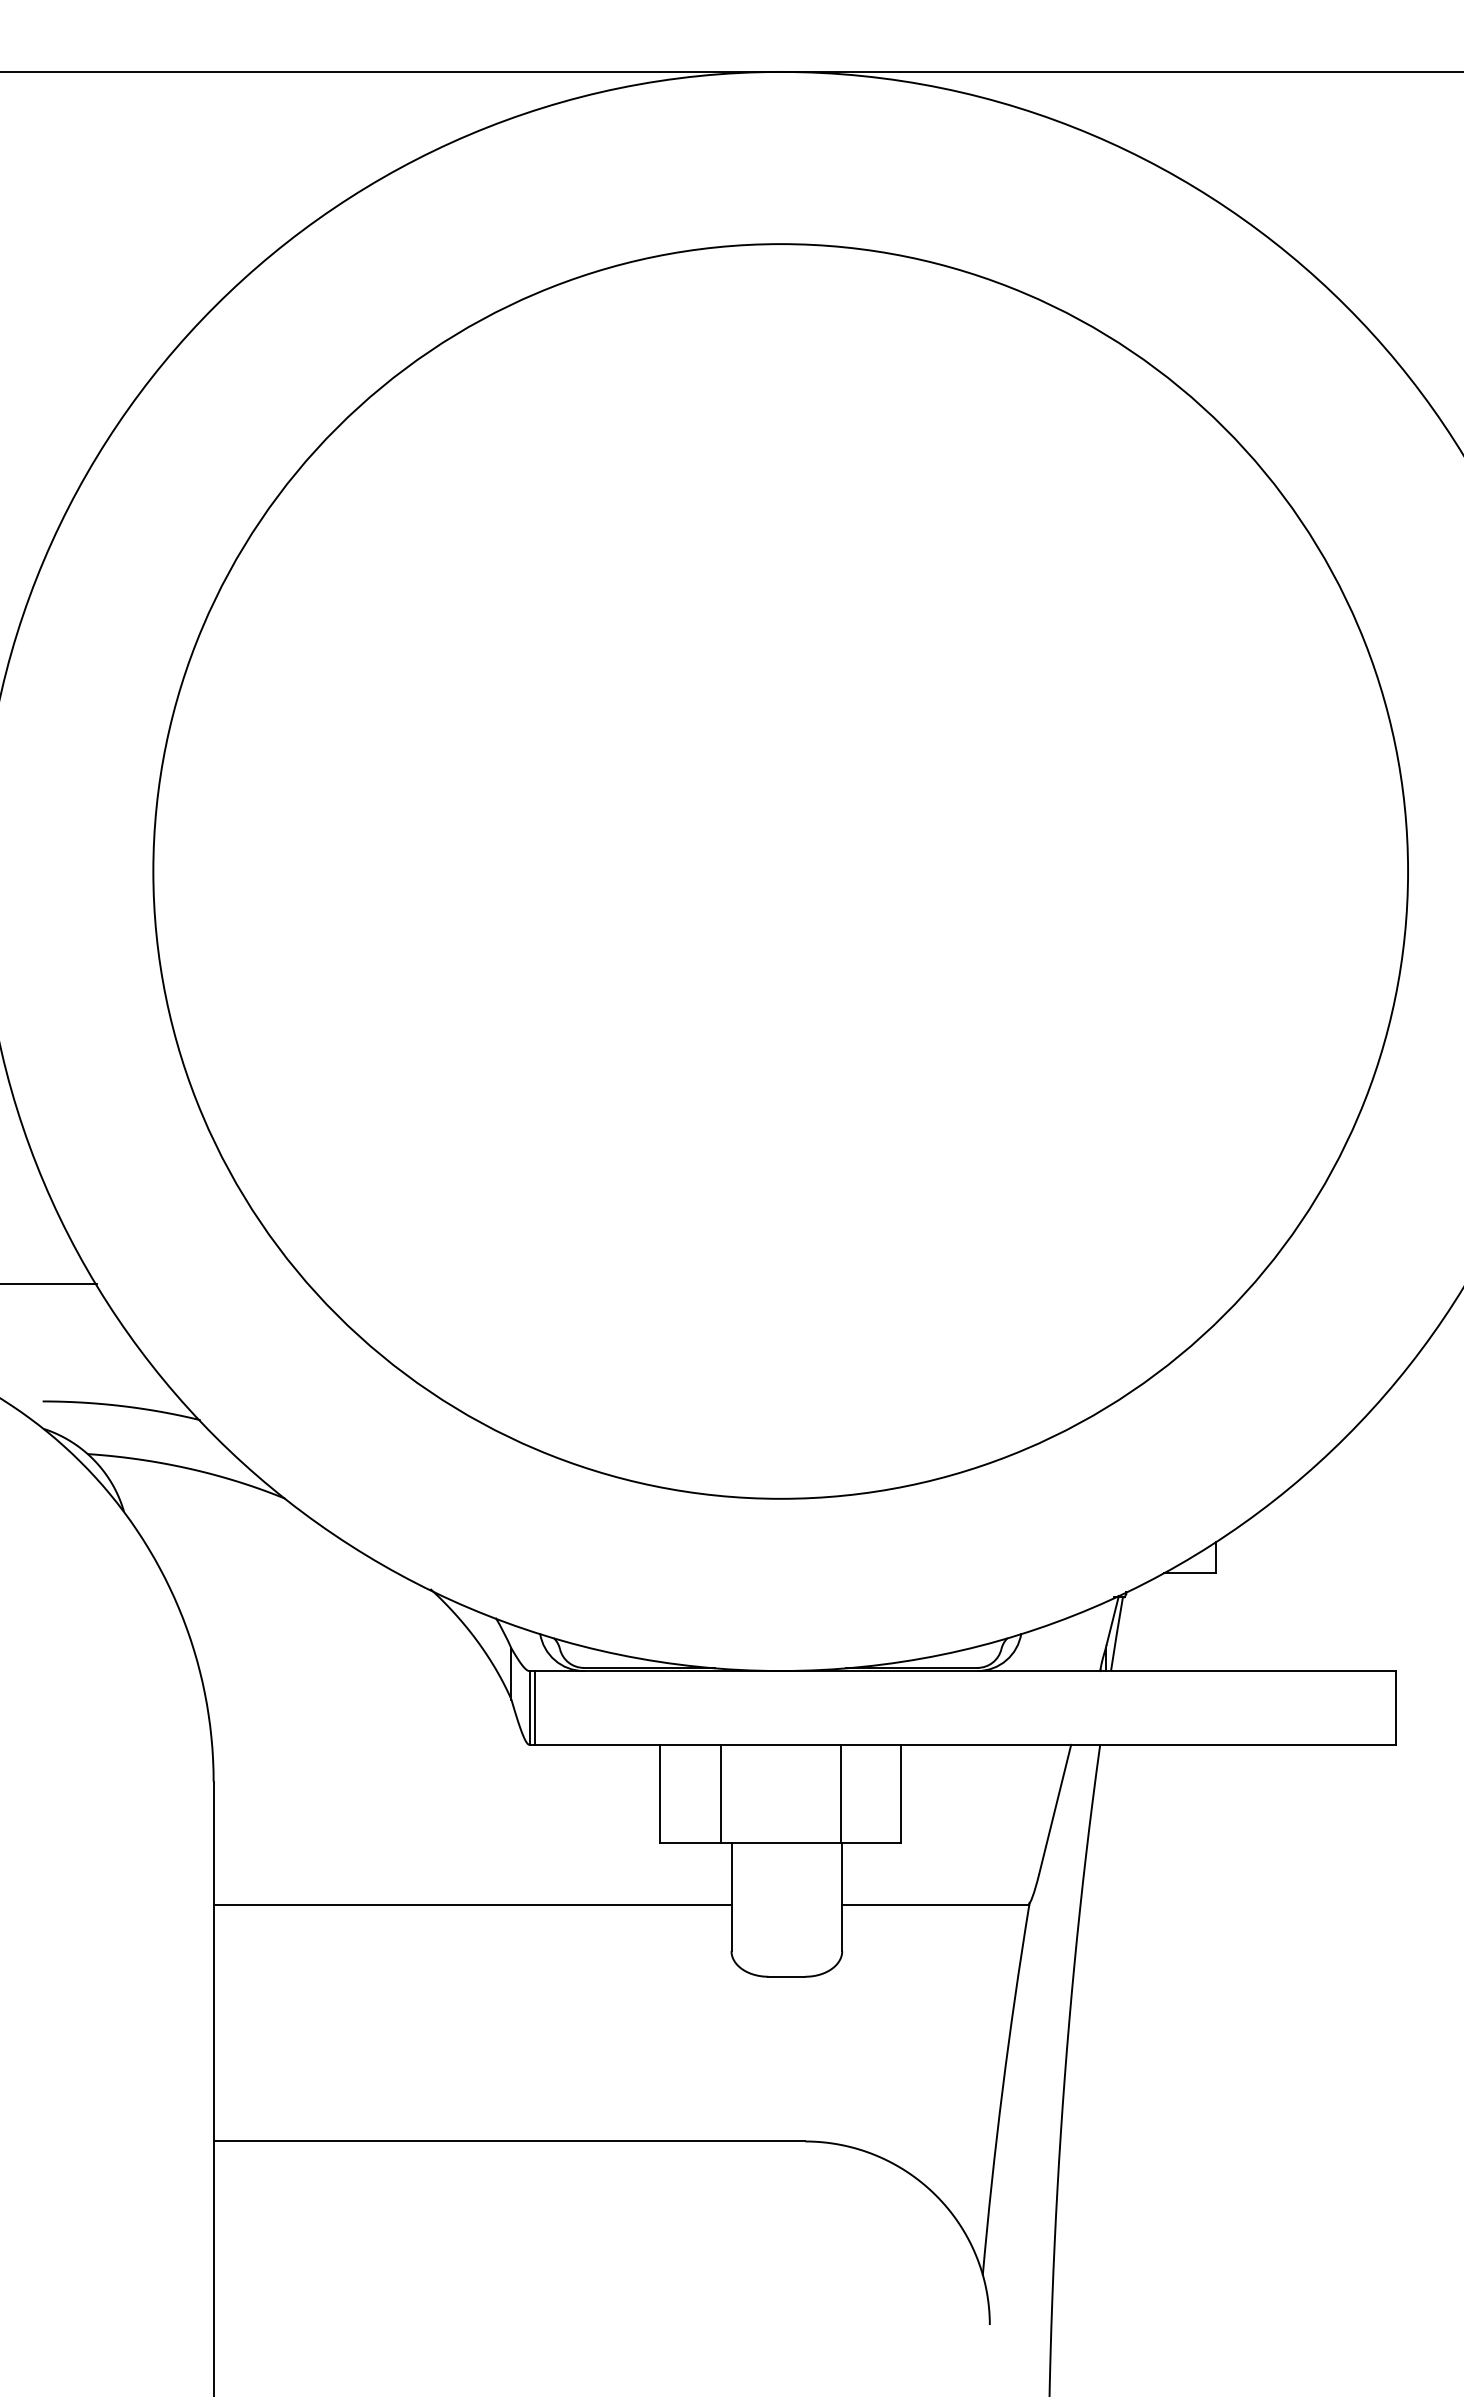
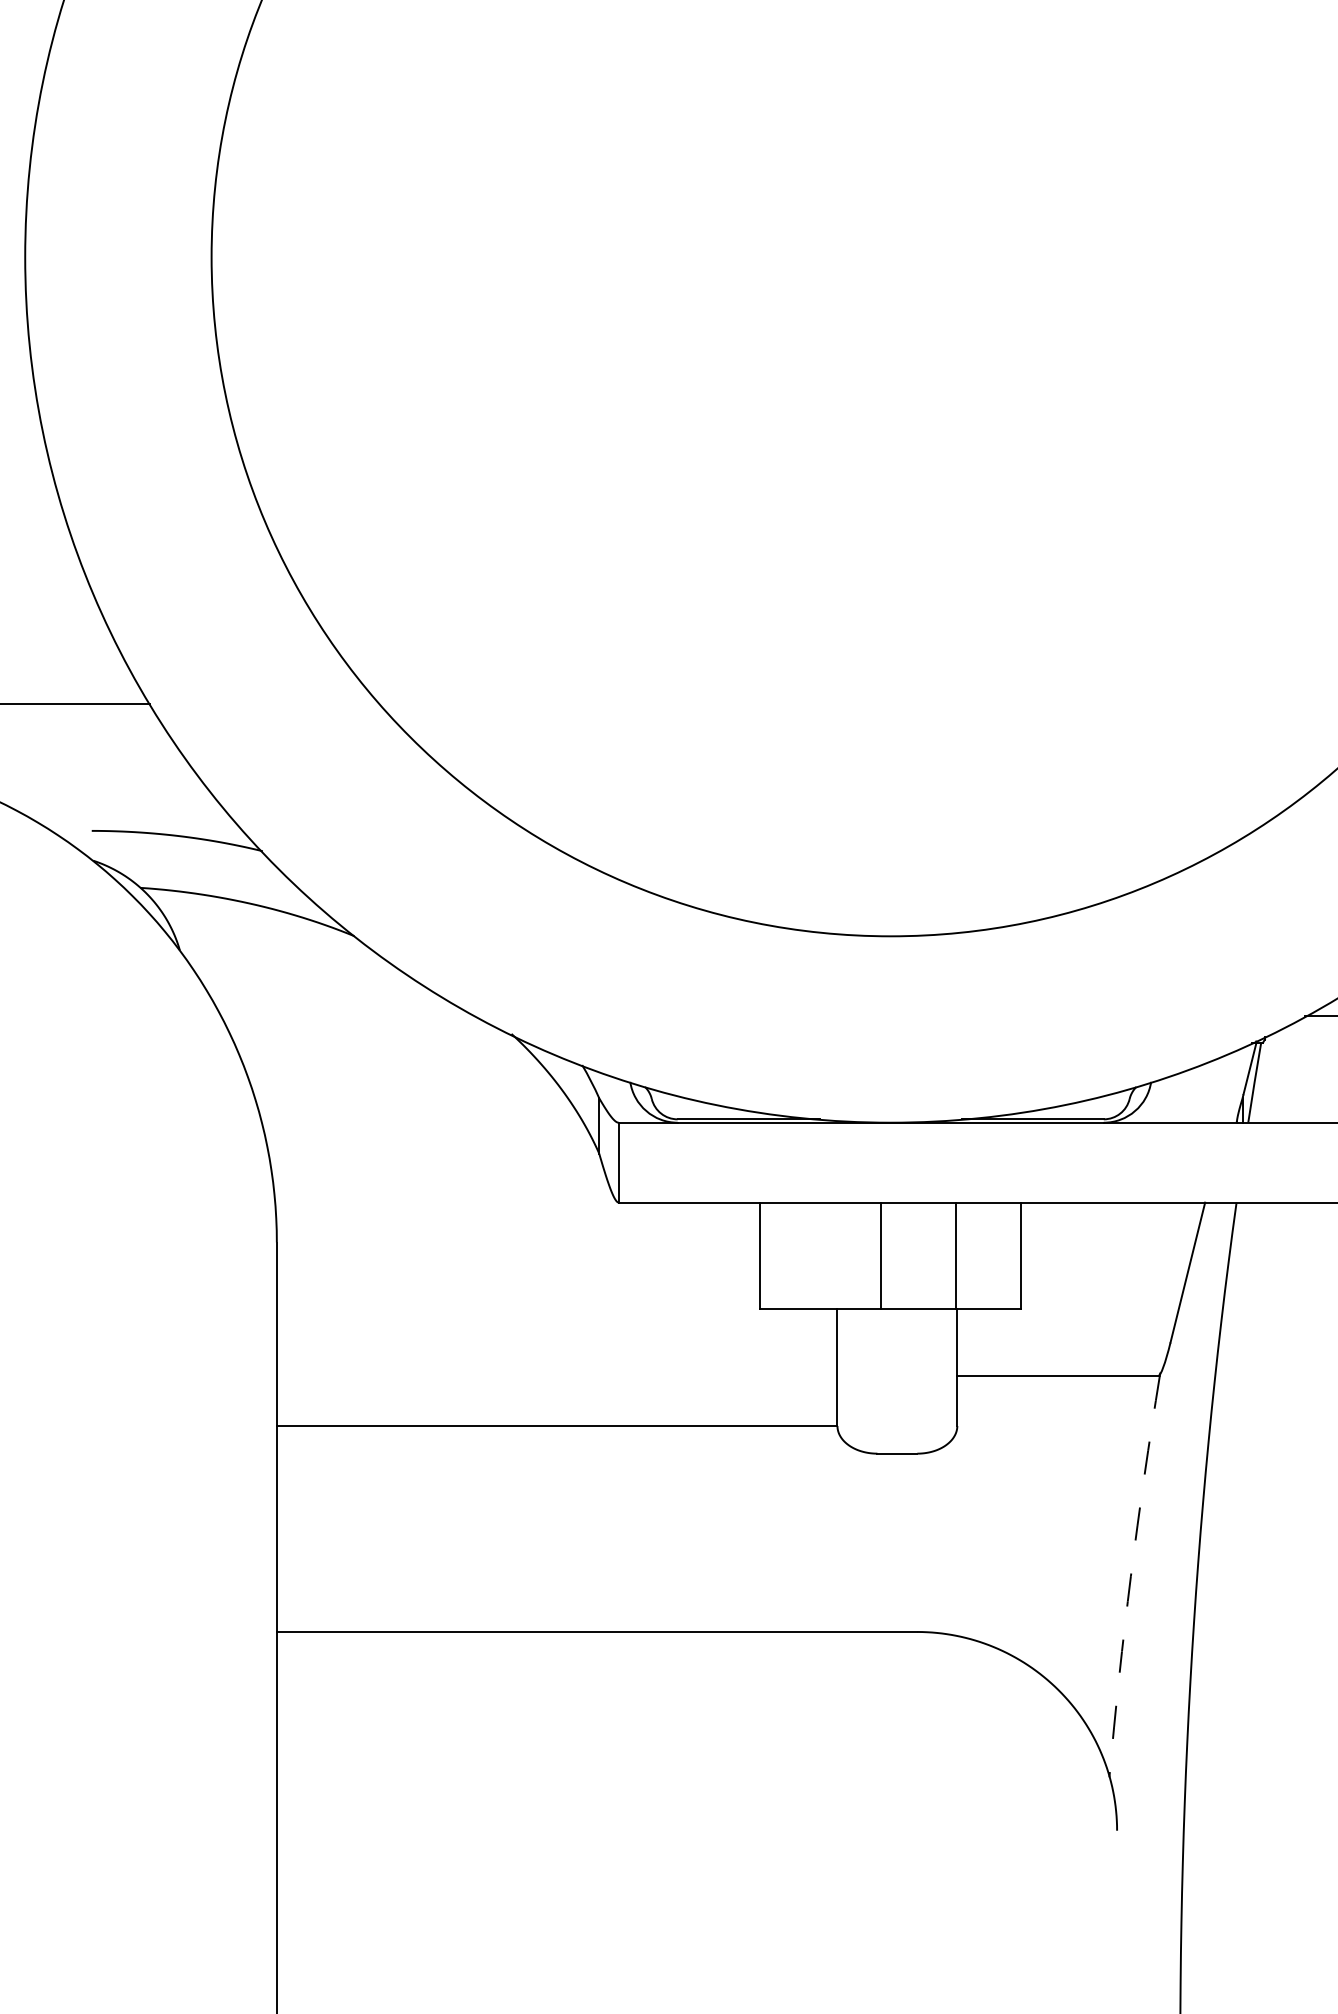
line: (534, 1707) -> (624, 1162), removed
line: (720, 1793) -> (880, 1255), moved
line: (472, 1904) -> (557, 1425), moved
arc: (1002, 2089) -> (1130, 1575), solid -> dashed

